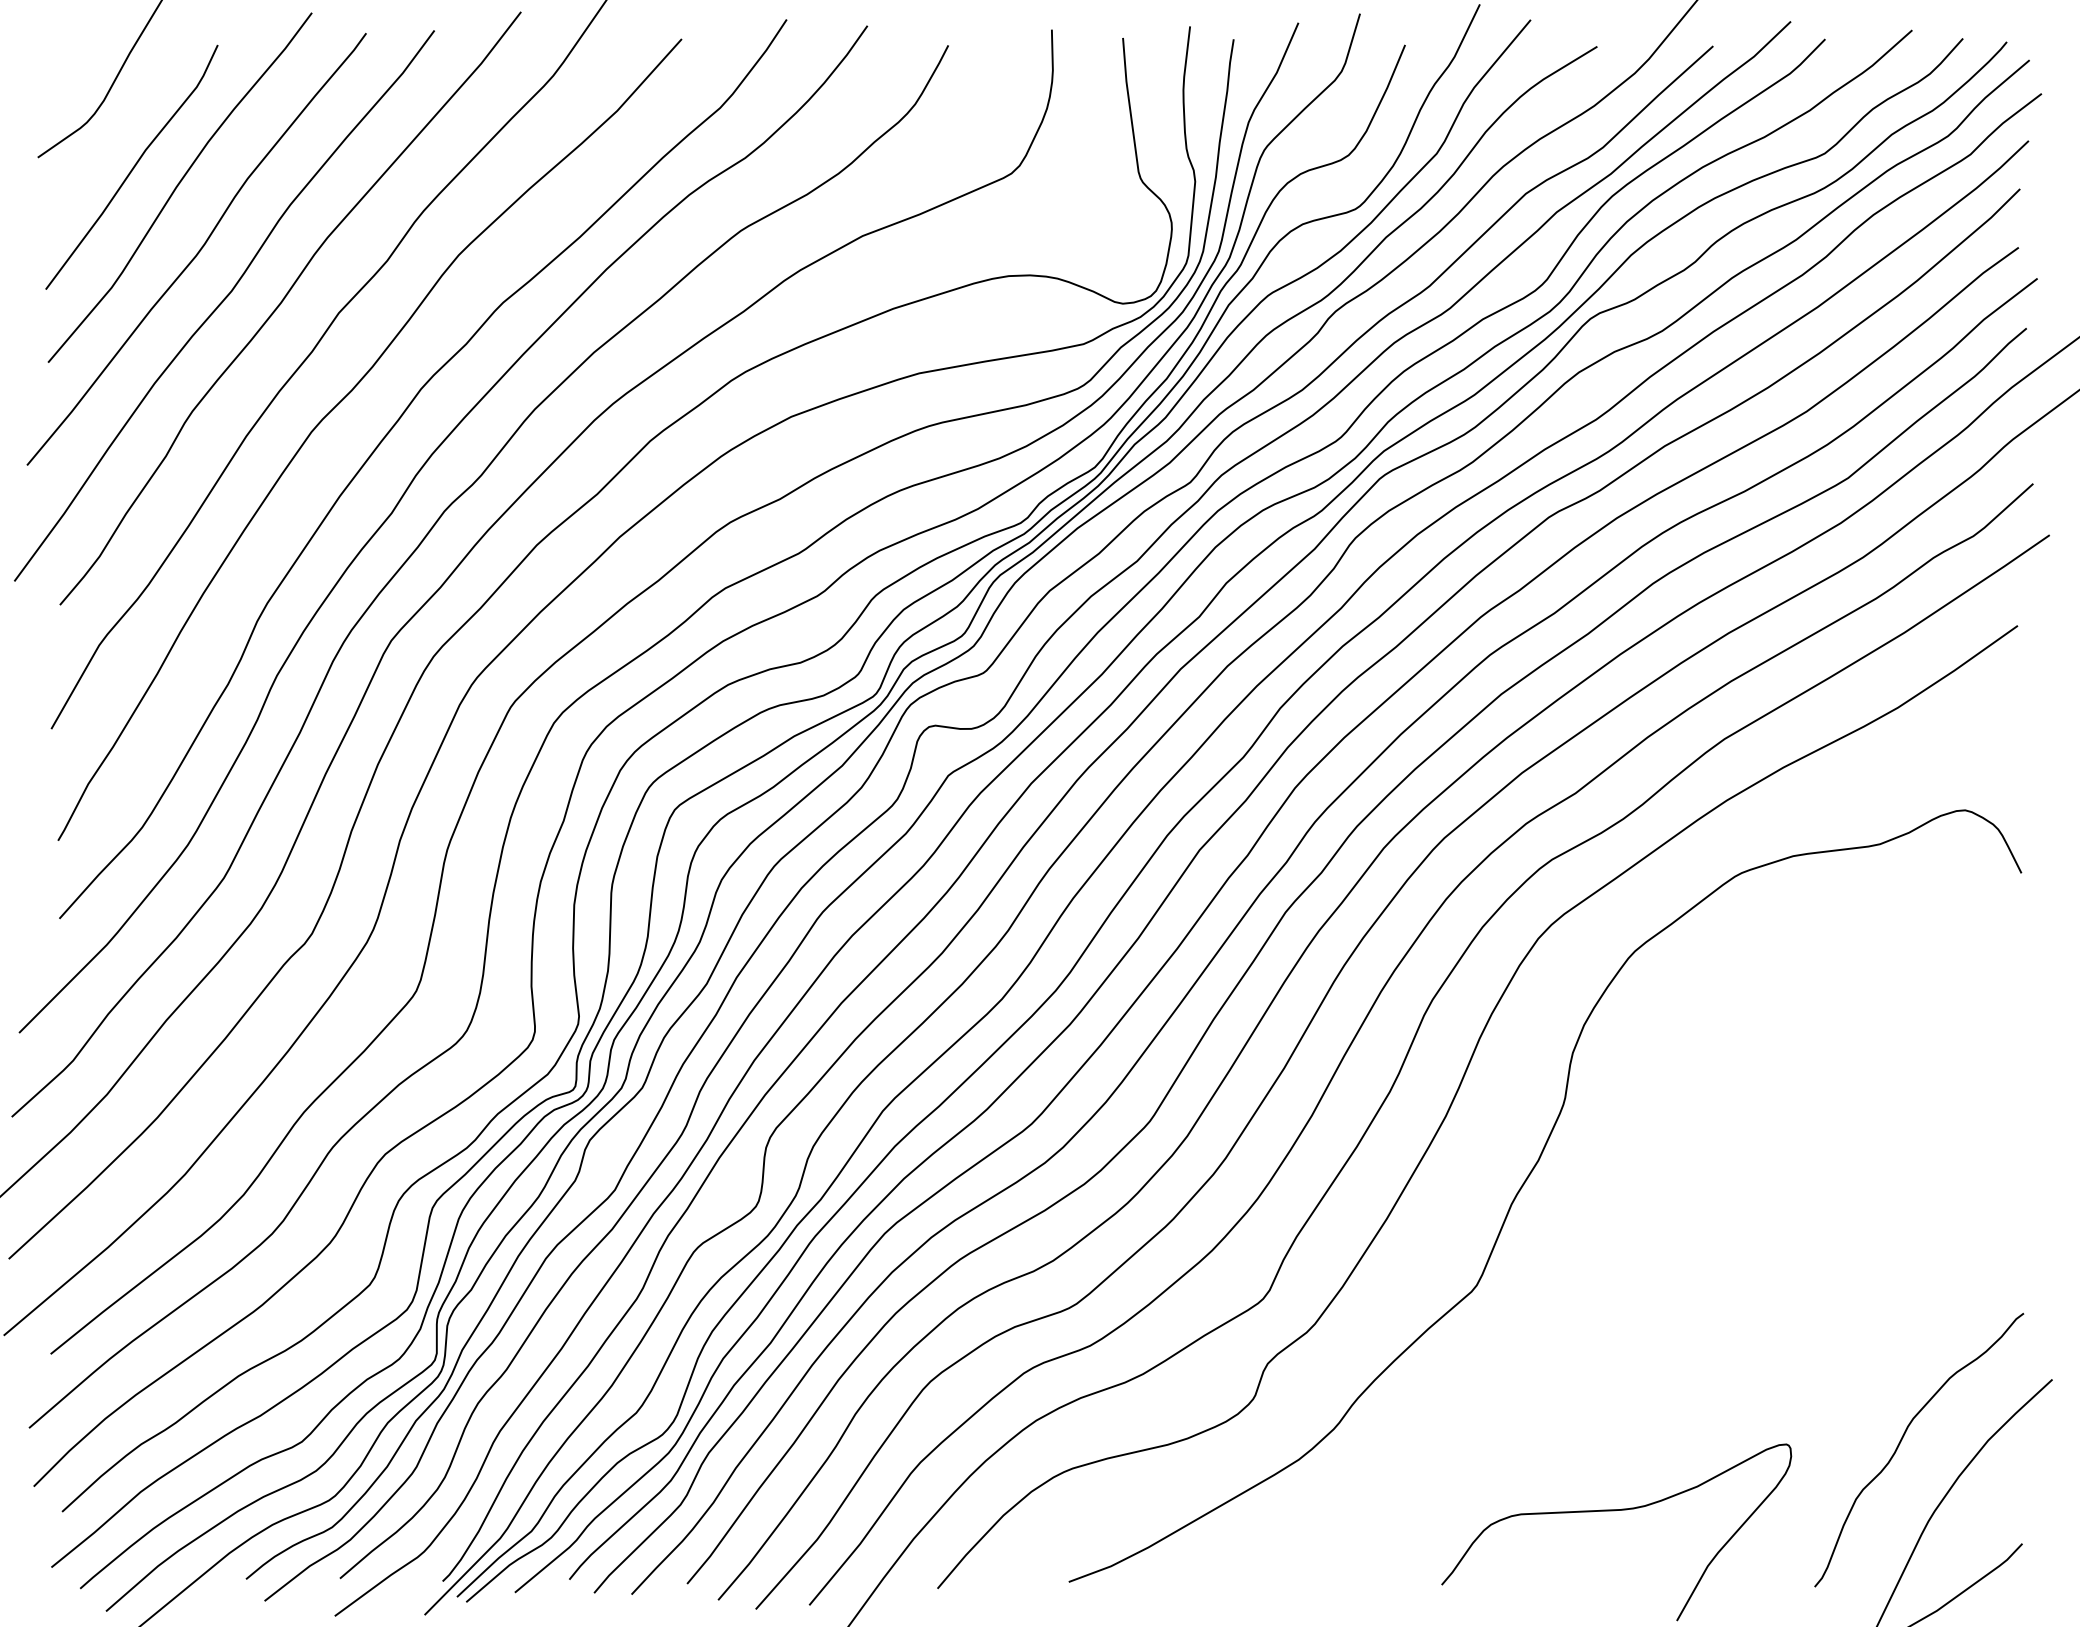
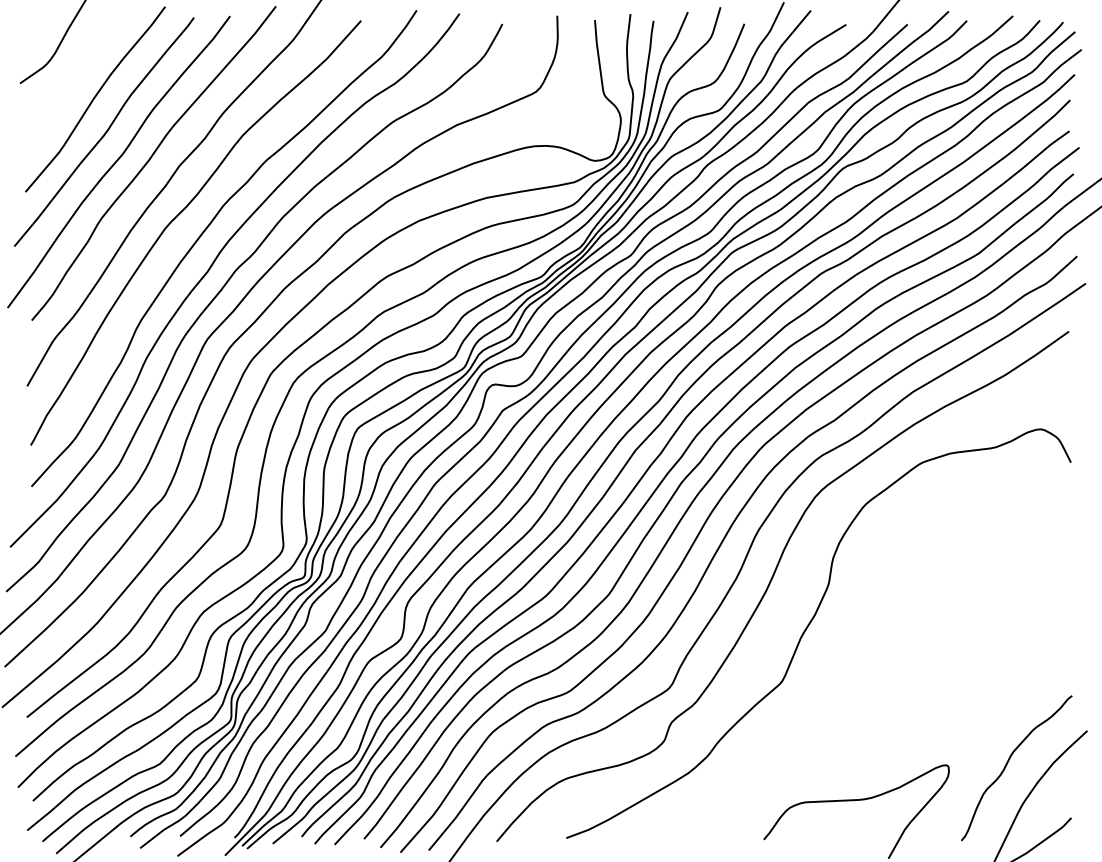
curve: (131, 167) -> (69, 88), removed

